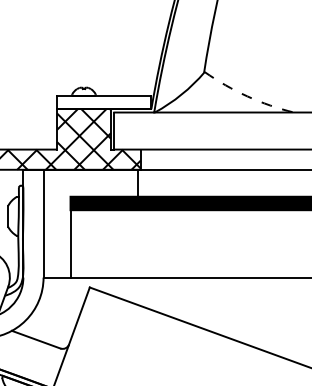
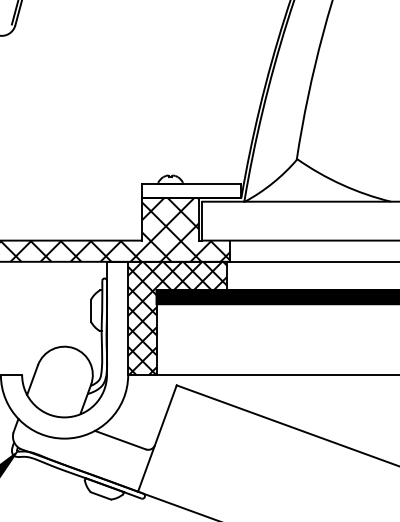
arc: (247, 96) -> (342, 184), dashed -> solid
hatch: (90, 222) -> (177, 317), added

